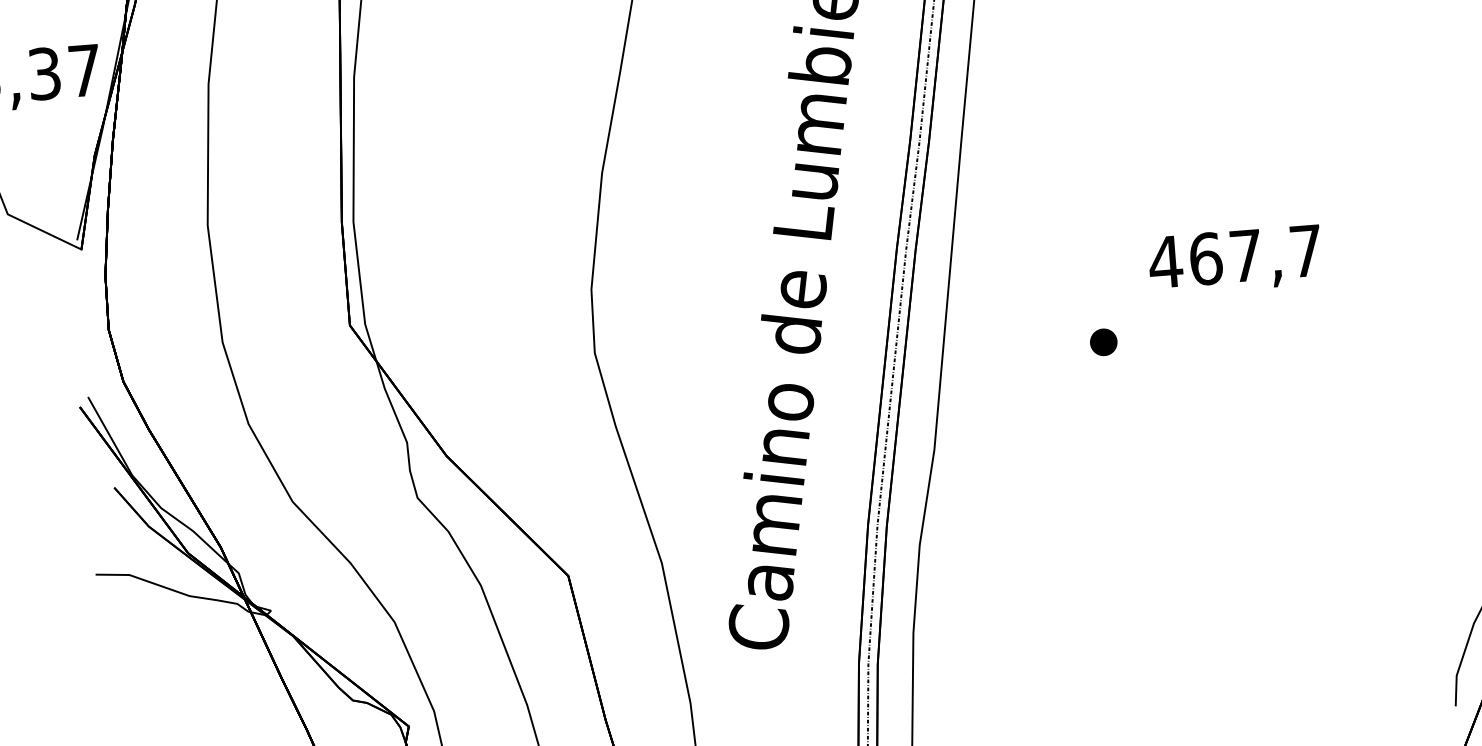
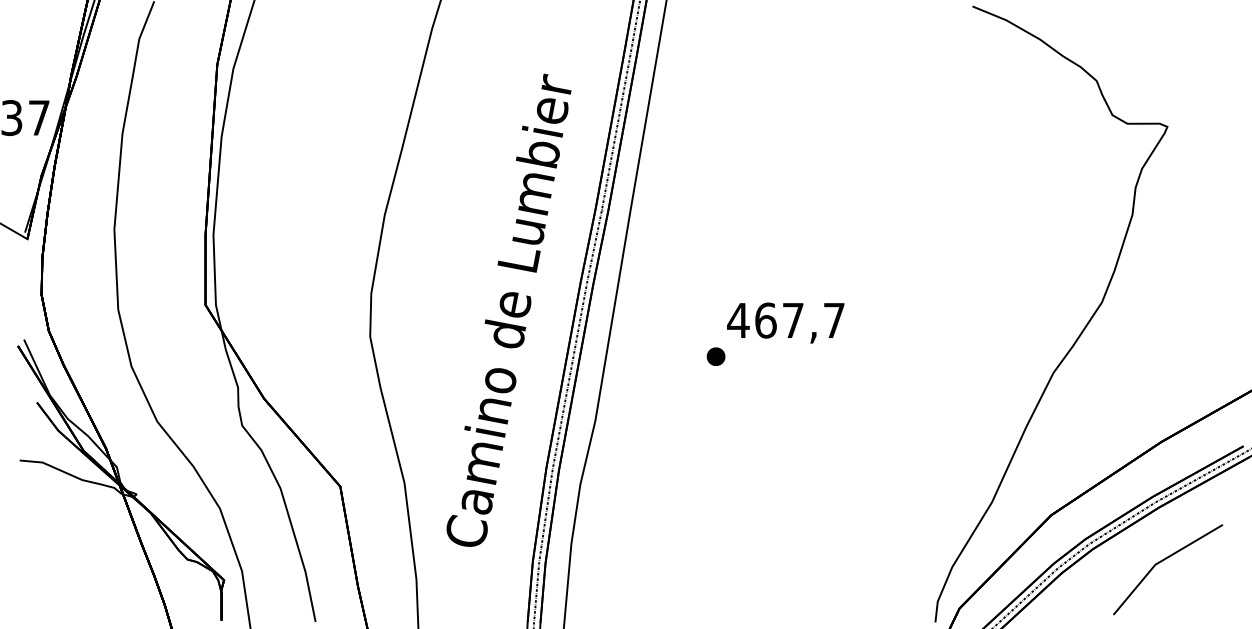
text: (1234, 259) -> (785, 322), moved

